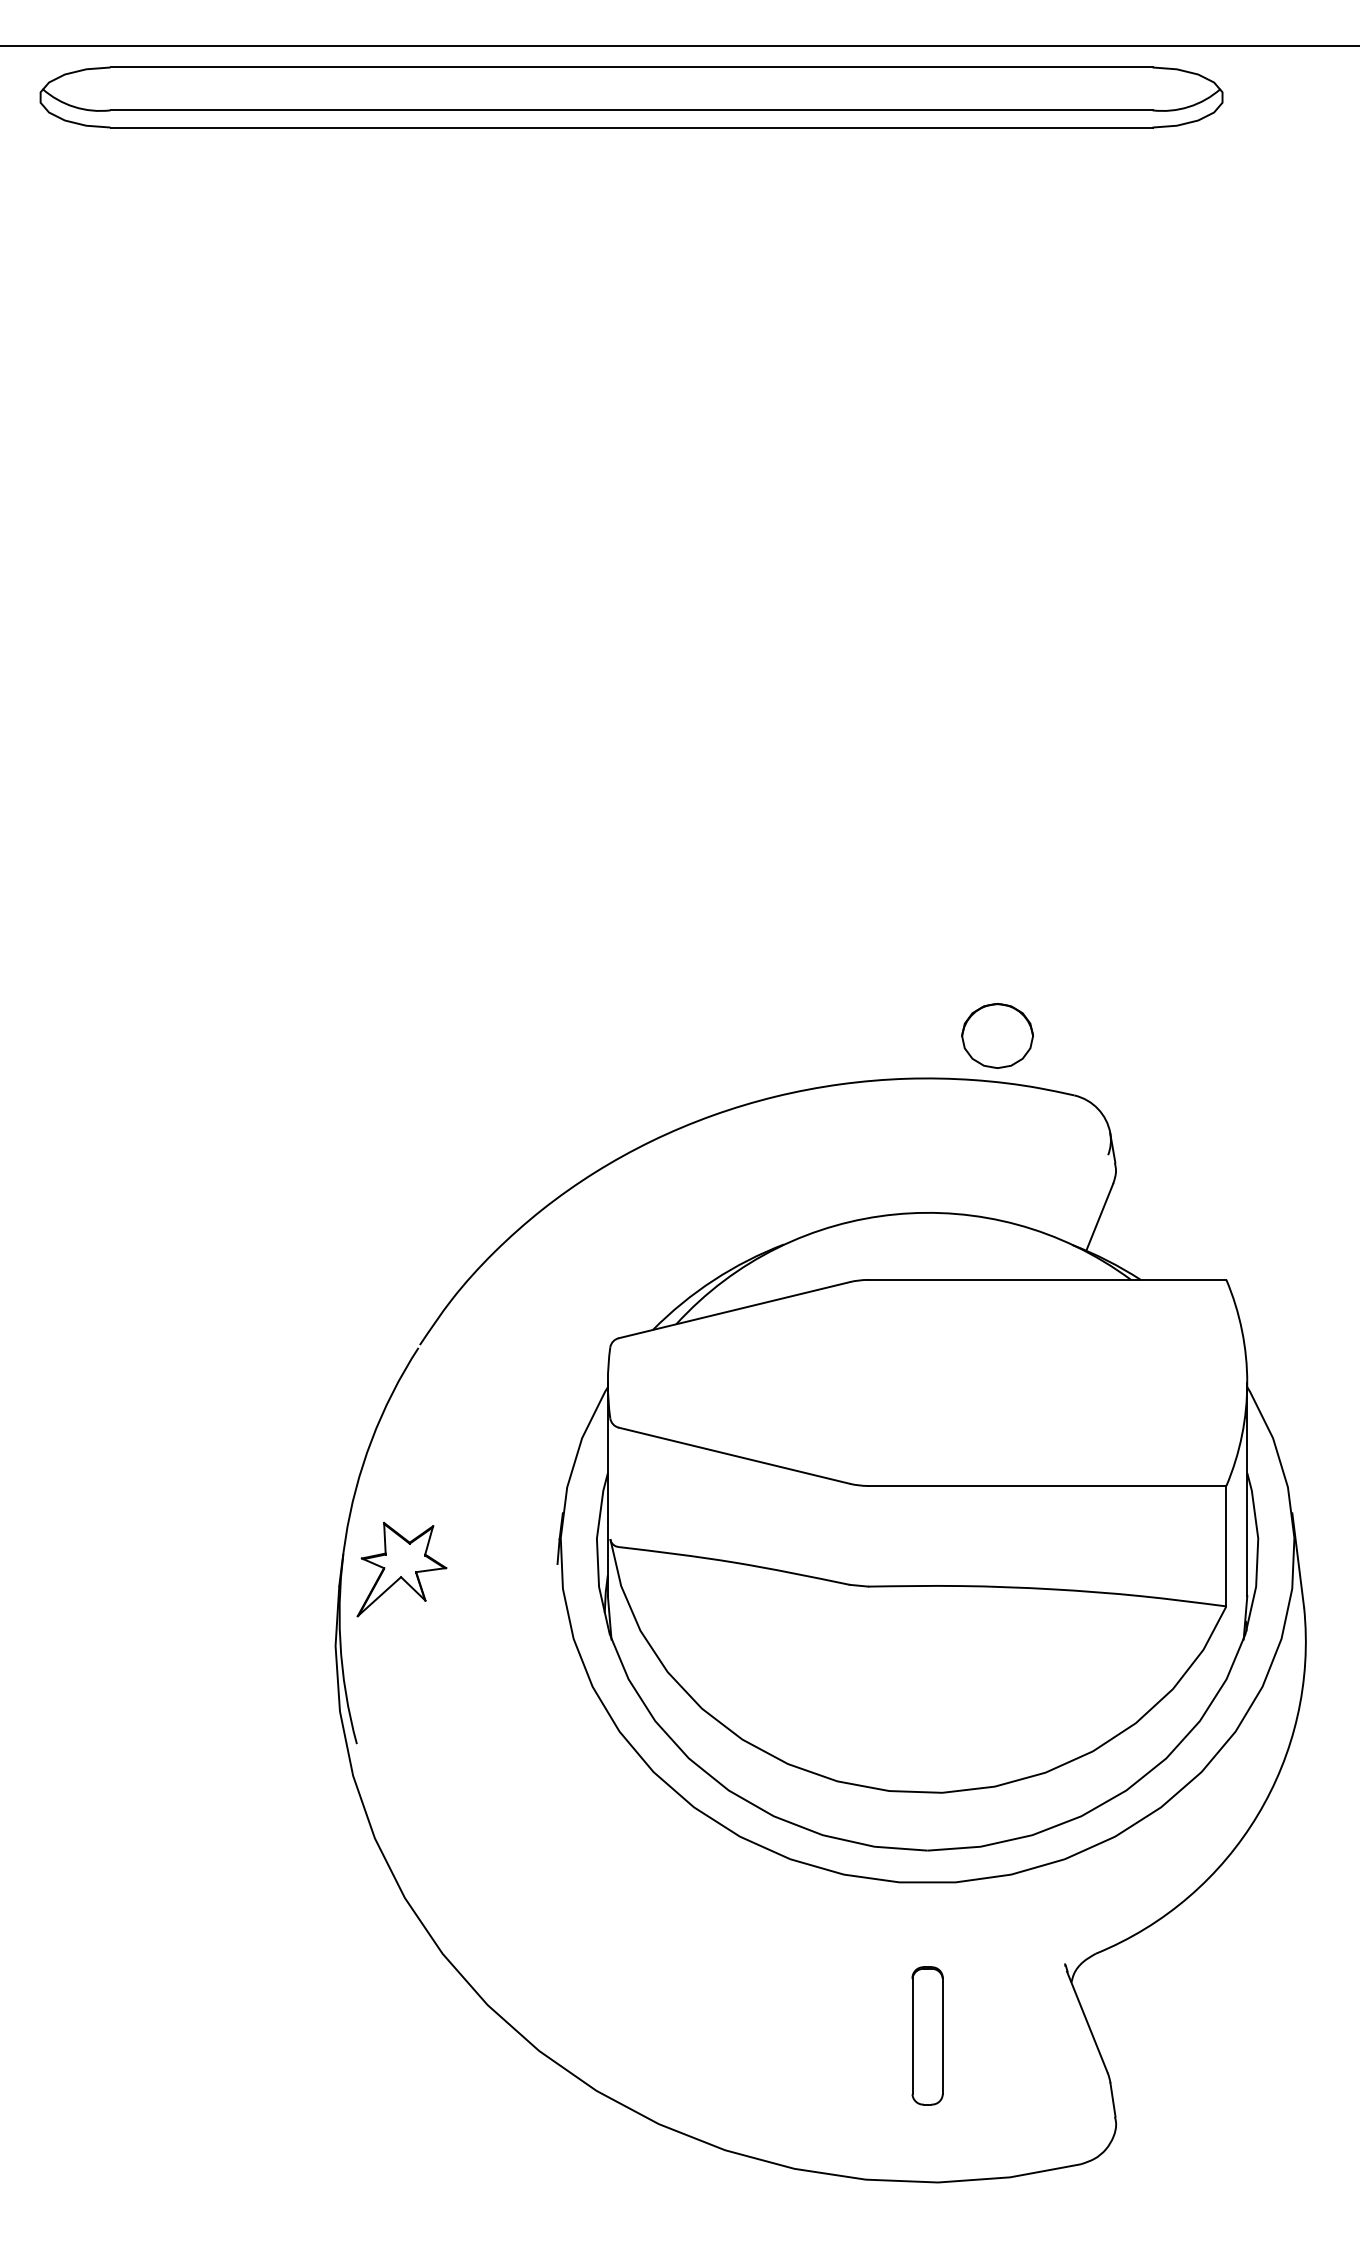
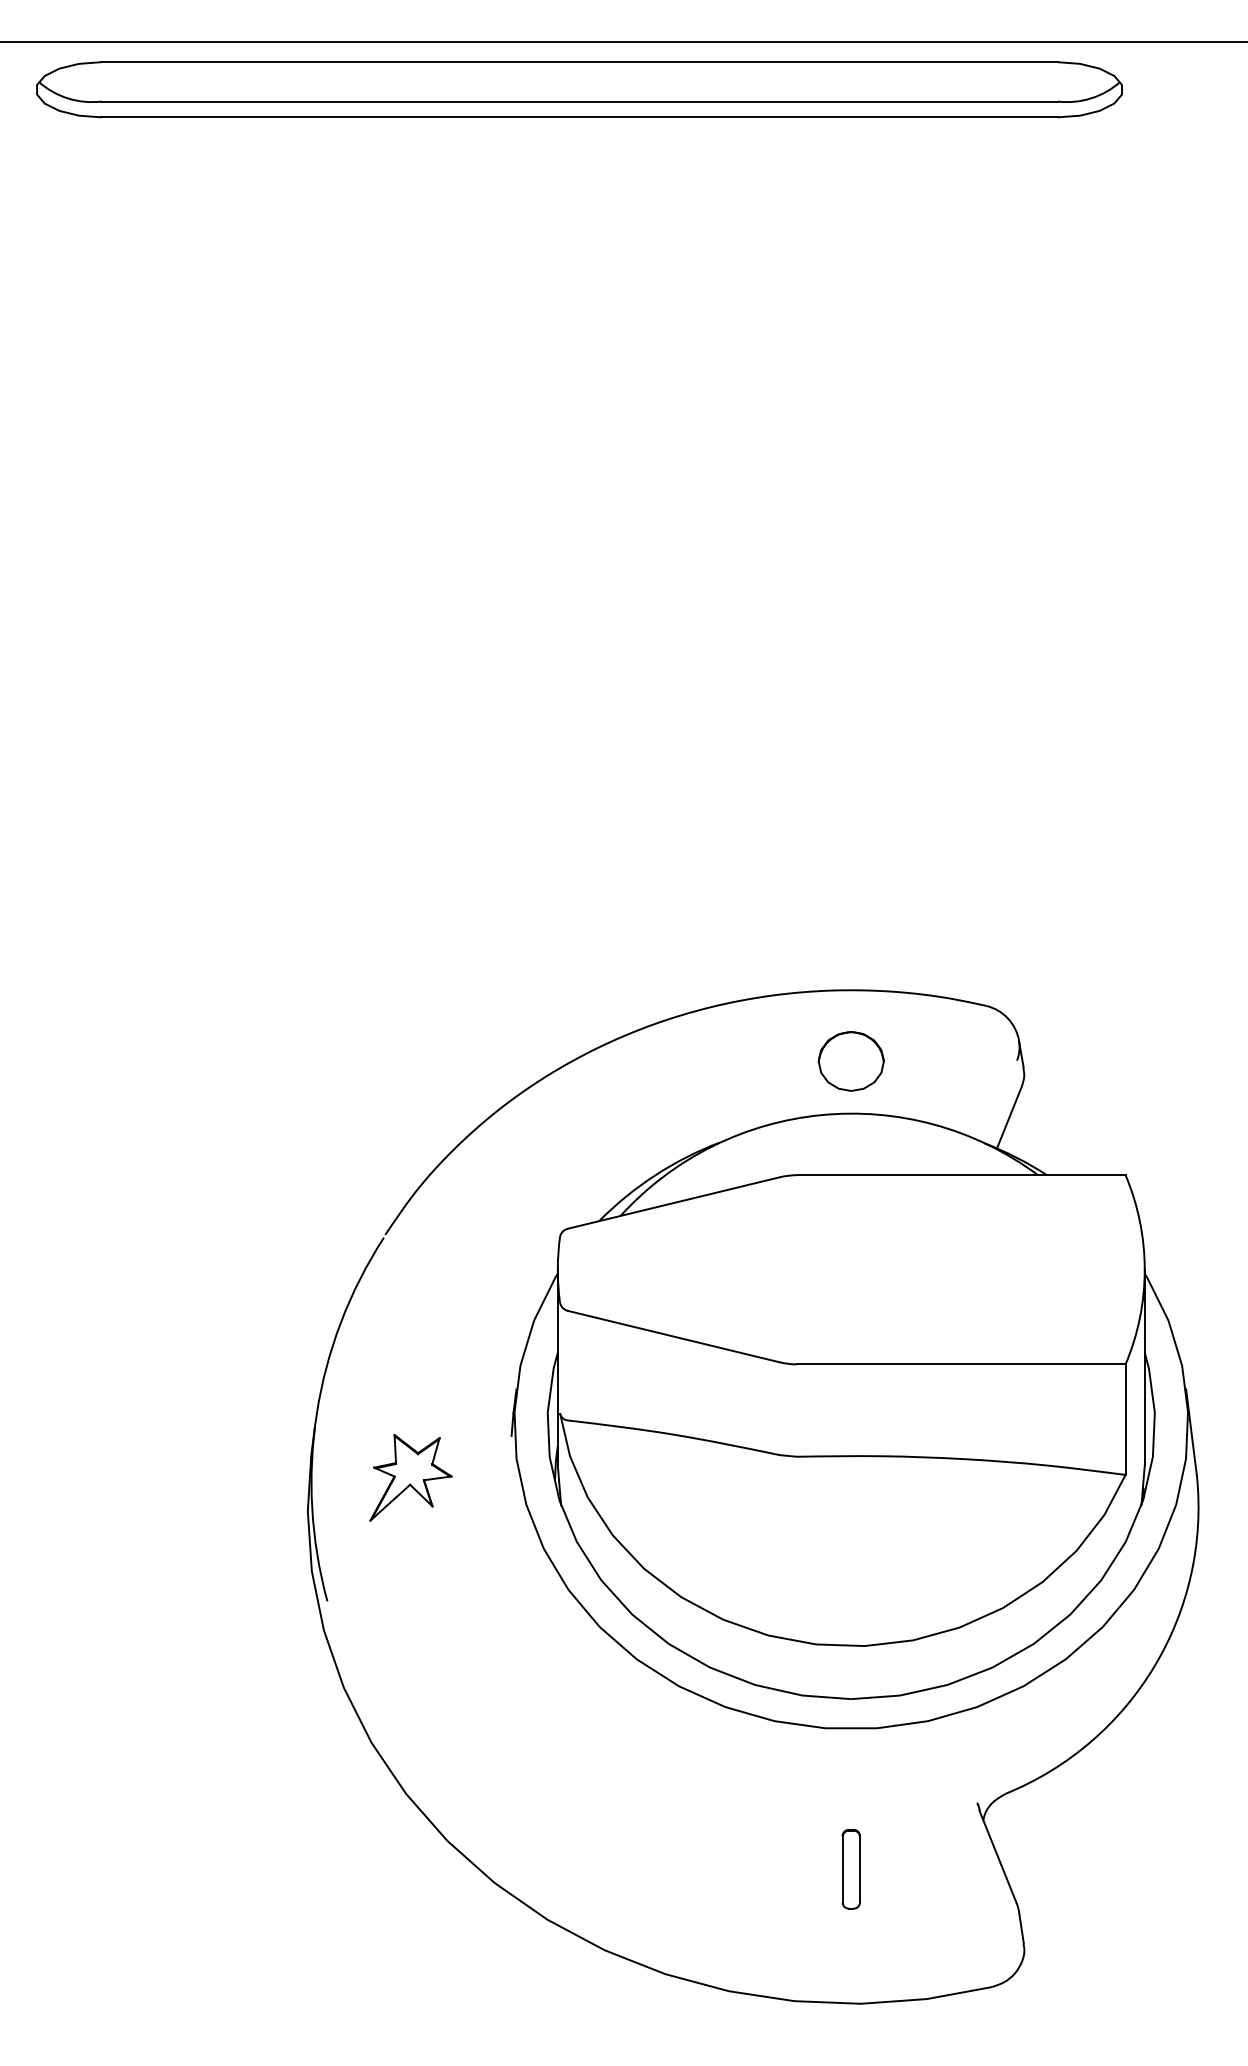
part: (997, 1035) -> (851, 1060), moved
part: (401, 1569) -> (410, 1477), moved
part: (927, 2035) -> (851, 1868), size x0.62

